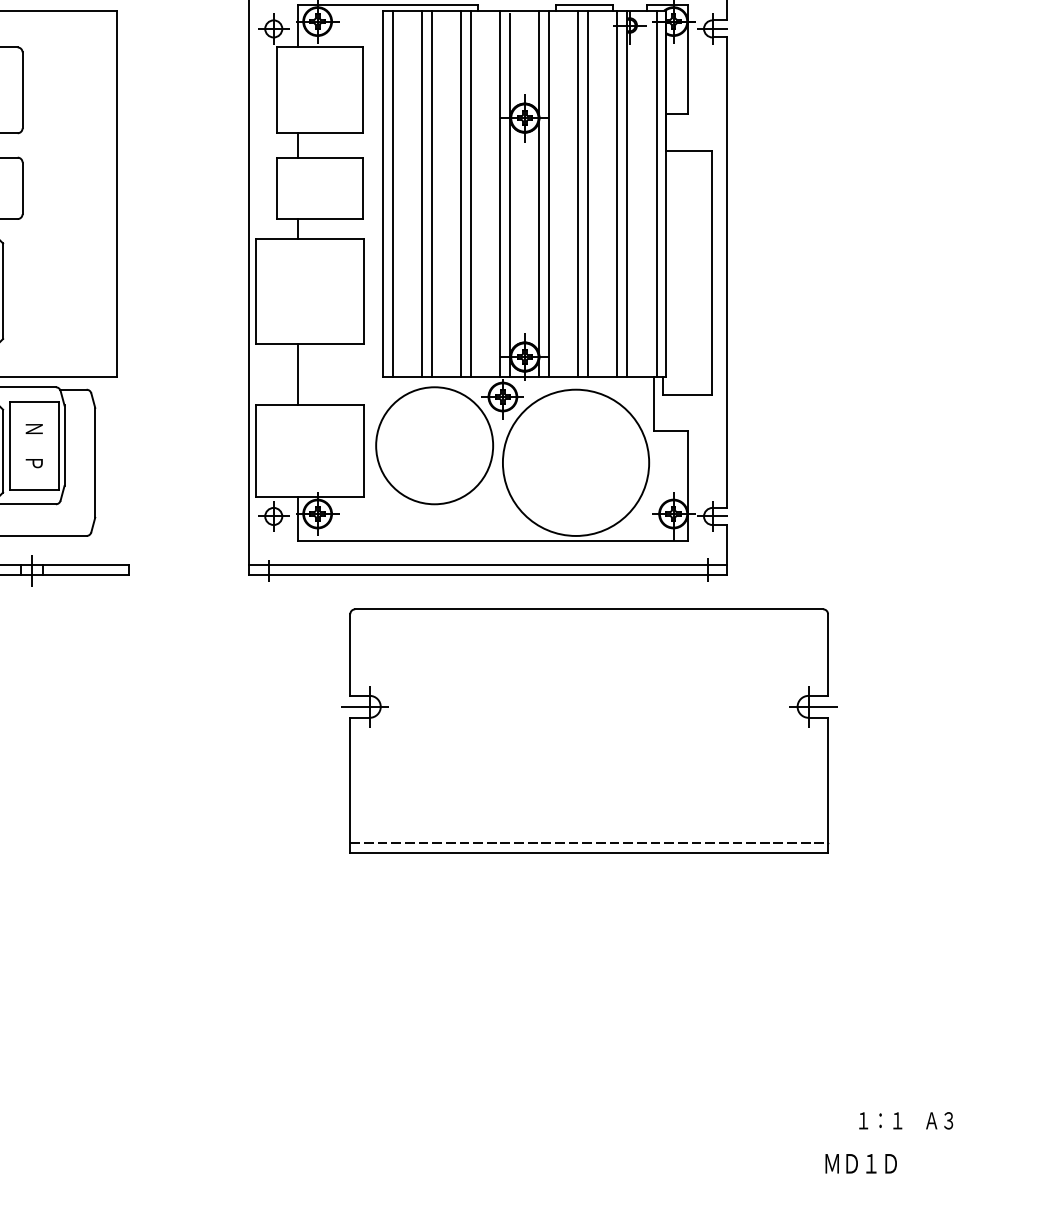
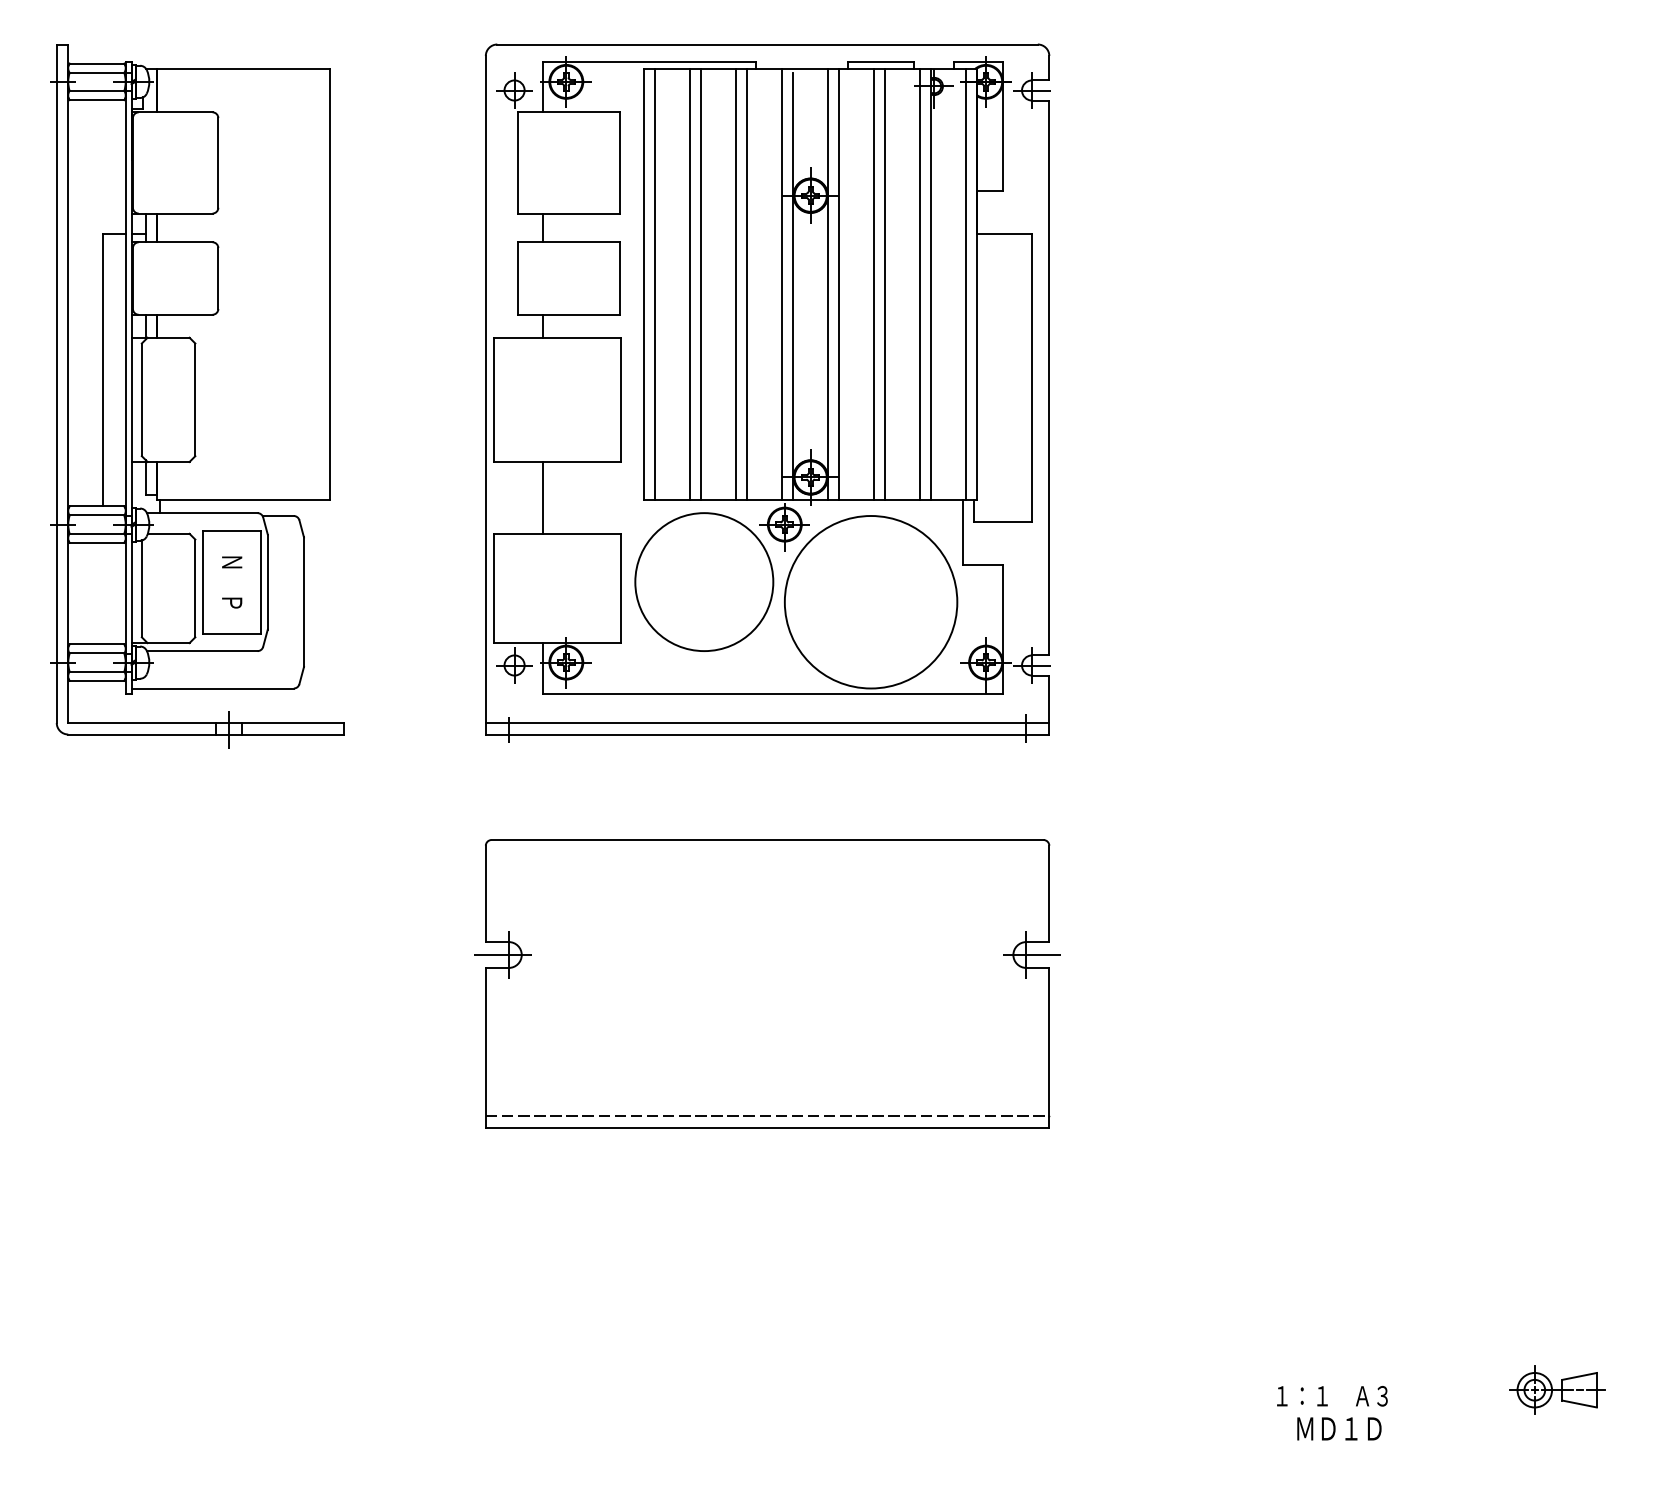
part: (589, 730) -> (767, 983), moved
text: (906, 1121) -> (1332, 1396), moved
text: (861, 1163) -> (1339, 1428), moved

